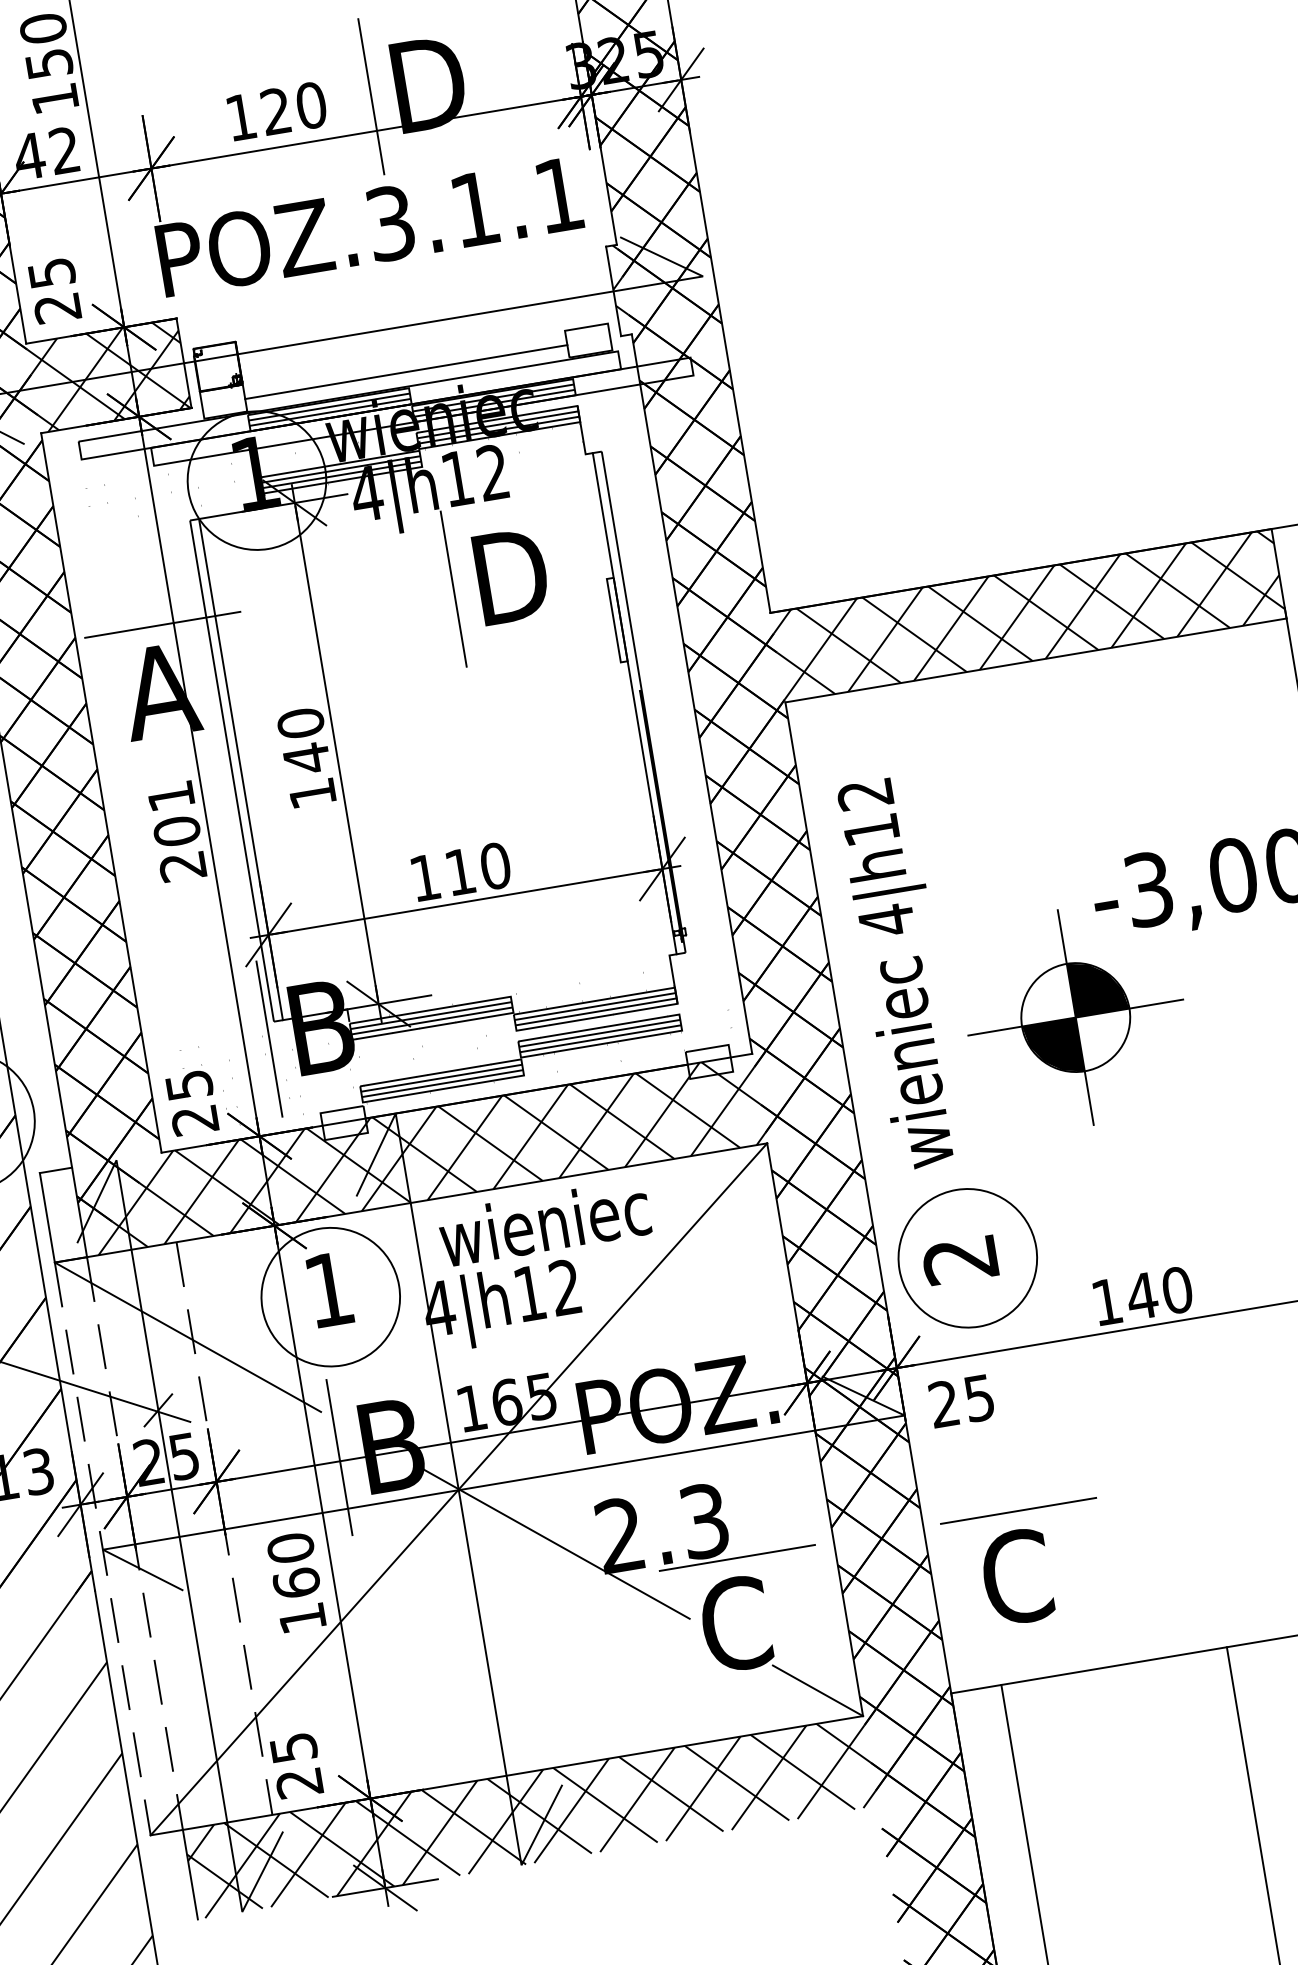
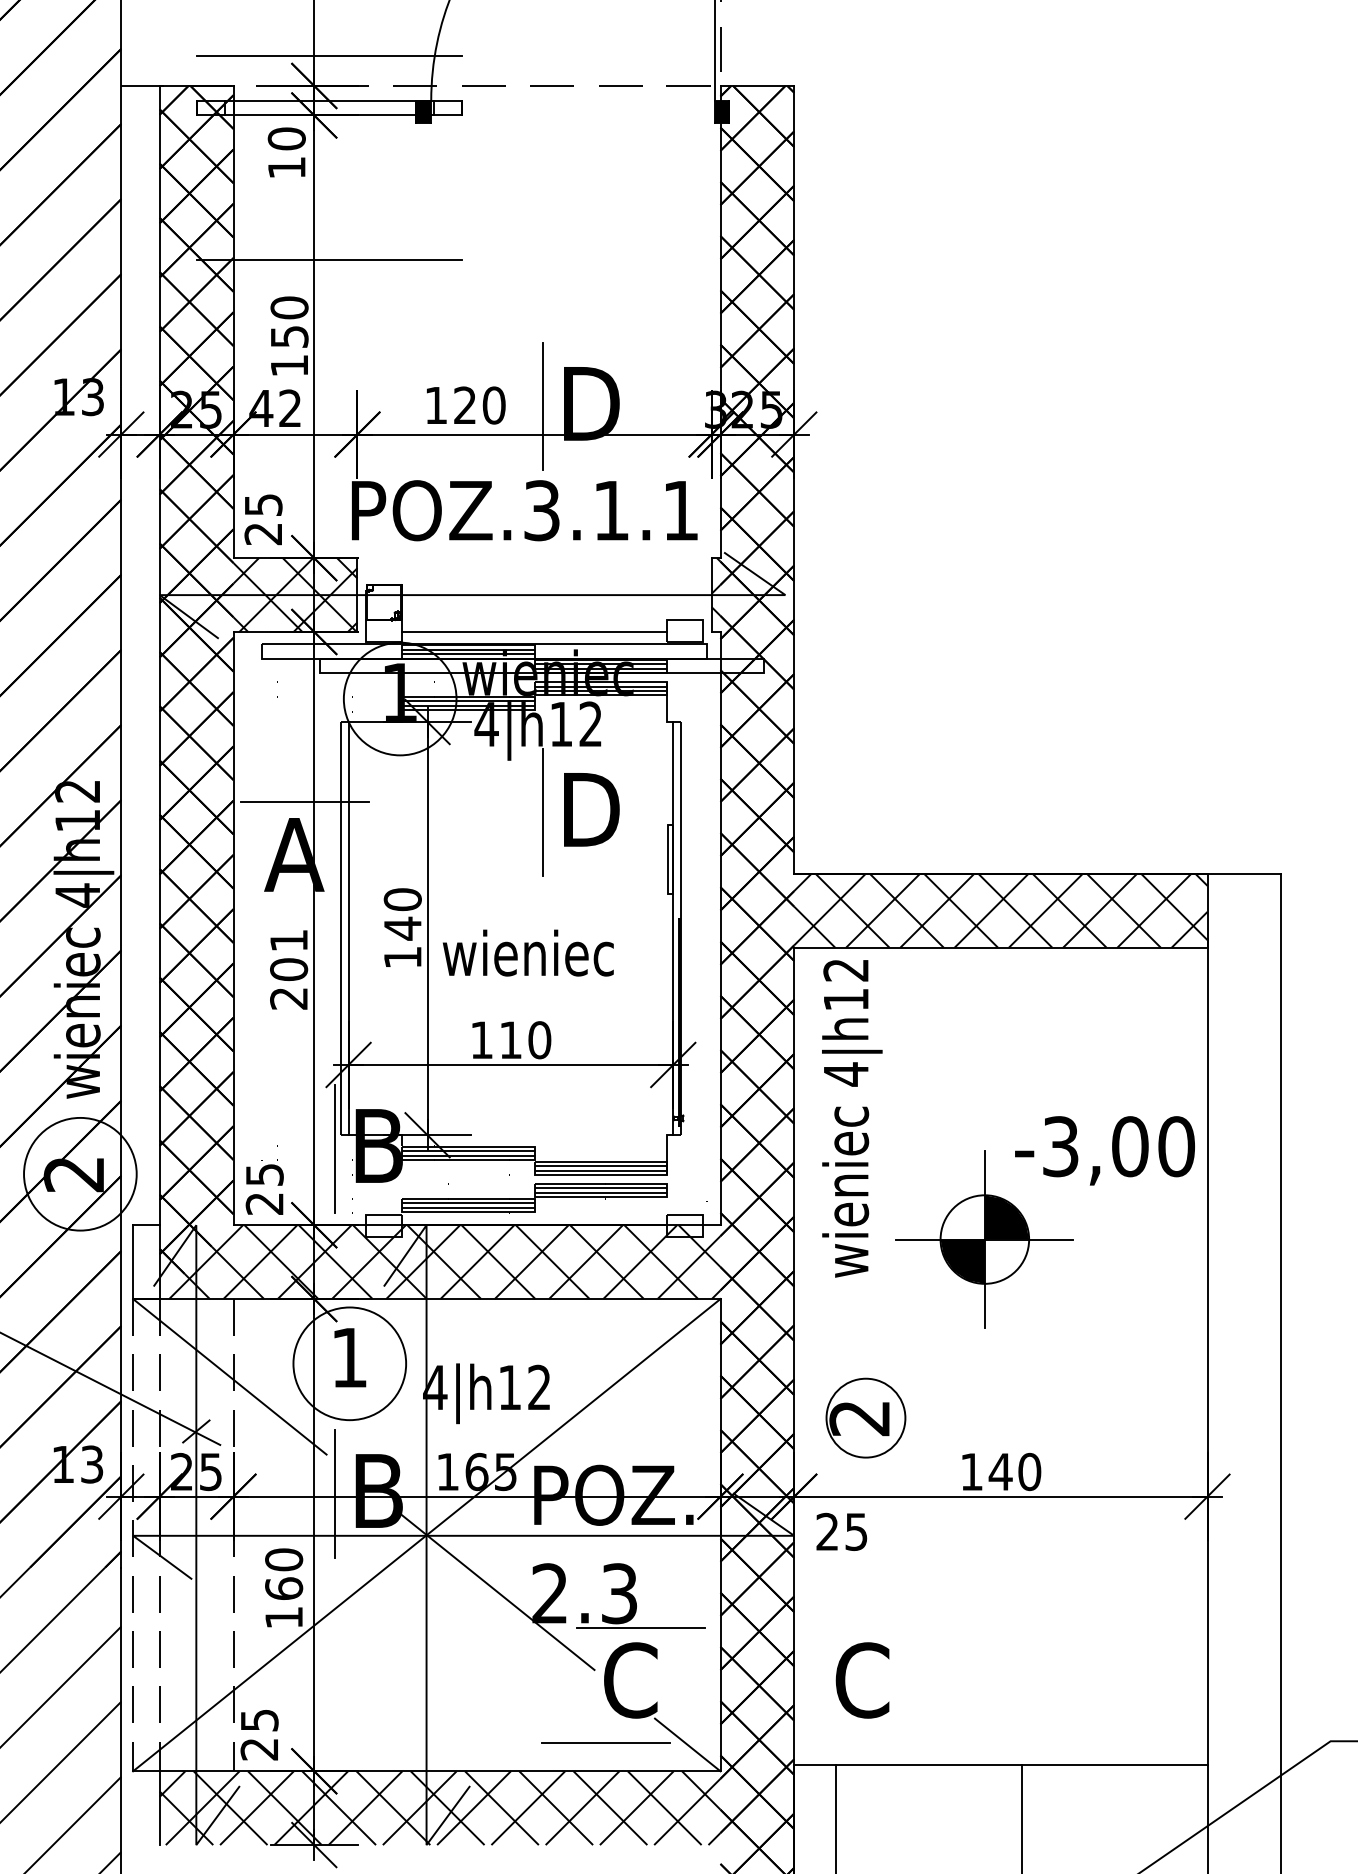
text: (903, 972) -> (852, 1118), moved
text: (544, 1222) -> (528, 952), moved
circle: (967, 1257) -> (865, 1417), size x0.7
line: (1018, 1510) -> (605, 1742), moved

